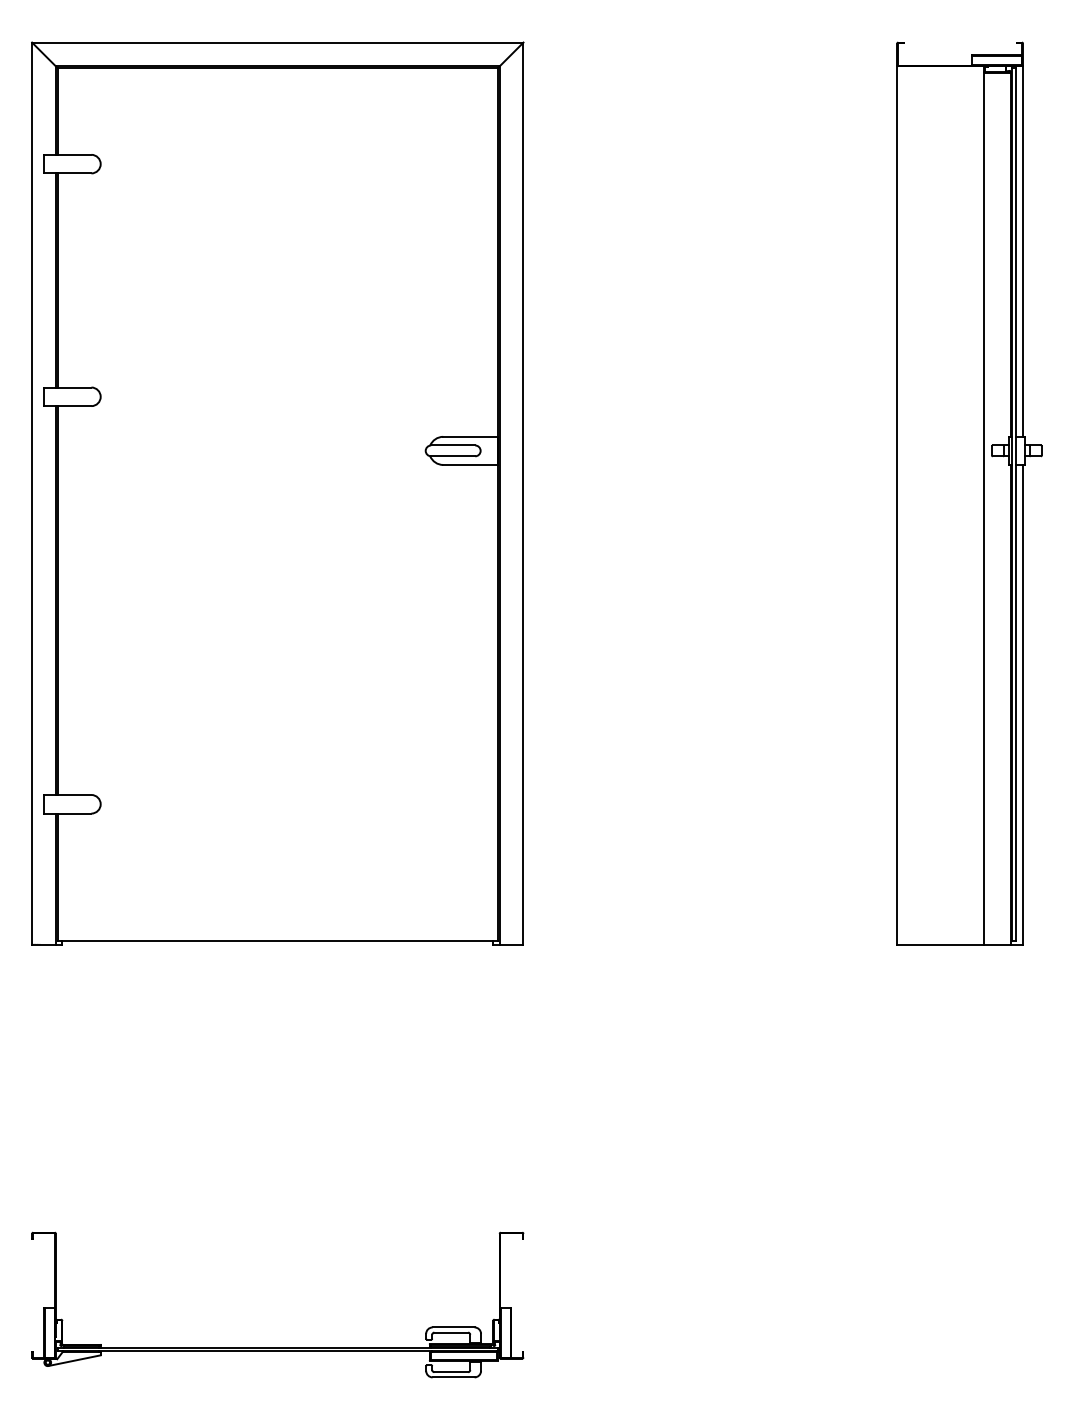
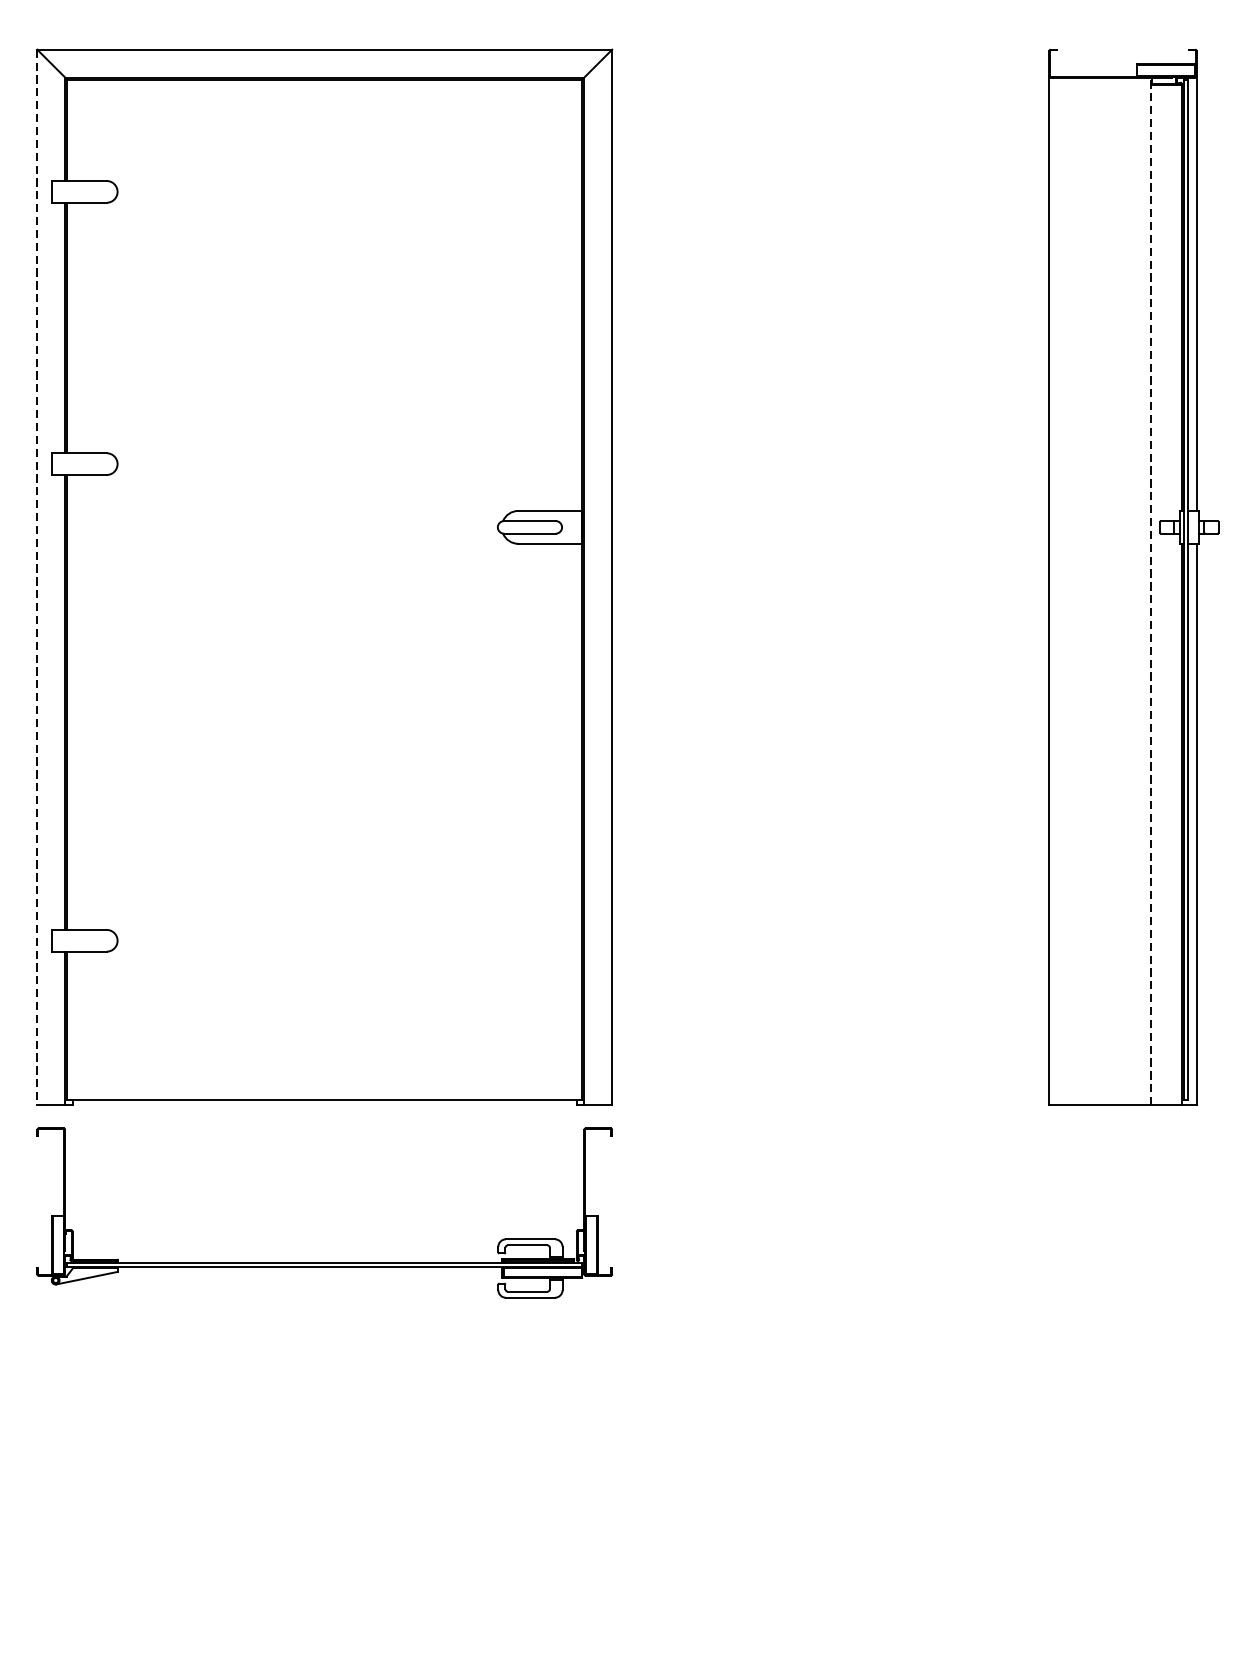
line: (32, 494) -> (37, 578), solid -> dashed
line: (984, 506) -> (1151, 592), solid -> dashed
part: (277, 1347) -> (324, 1262), moved

